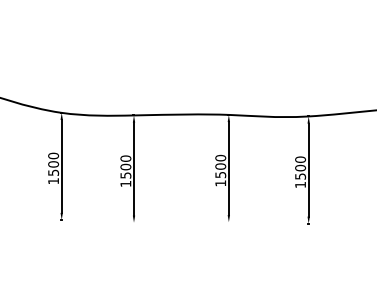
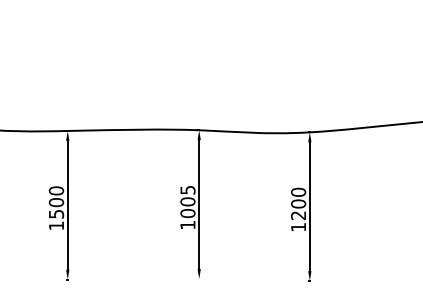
text: (220, 166) -> (187, 201), 1500 -> 1005
text: (300, 176) -> (298, 215), 1500 -> 1200

